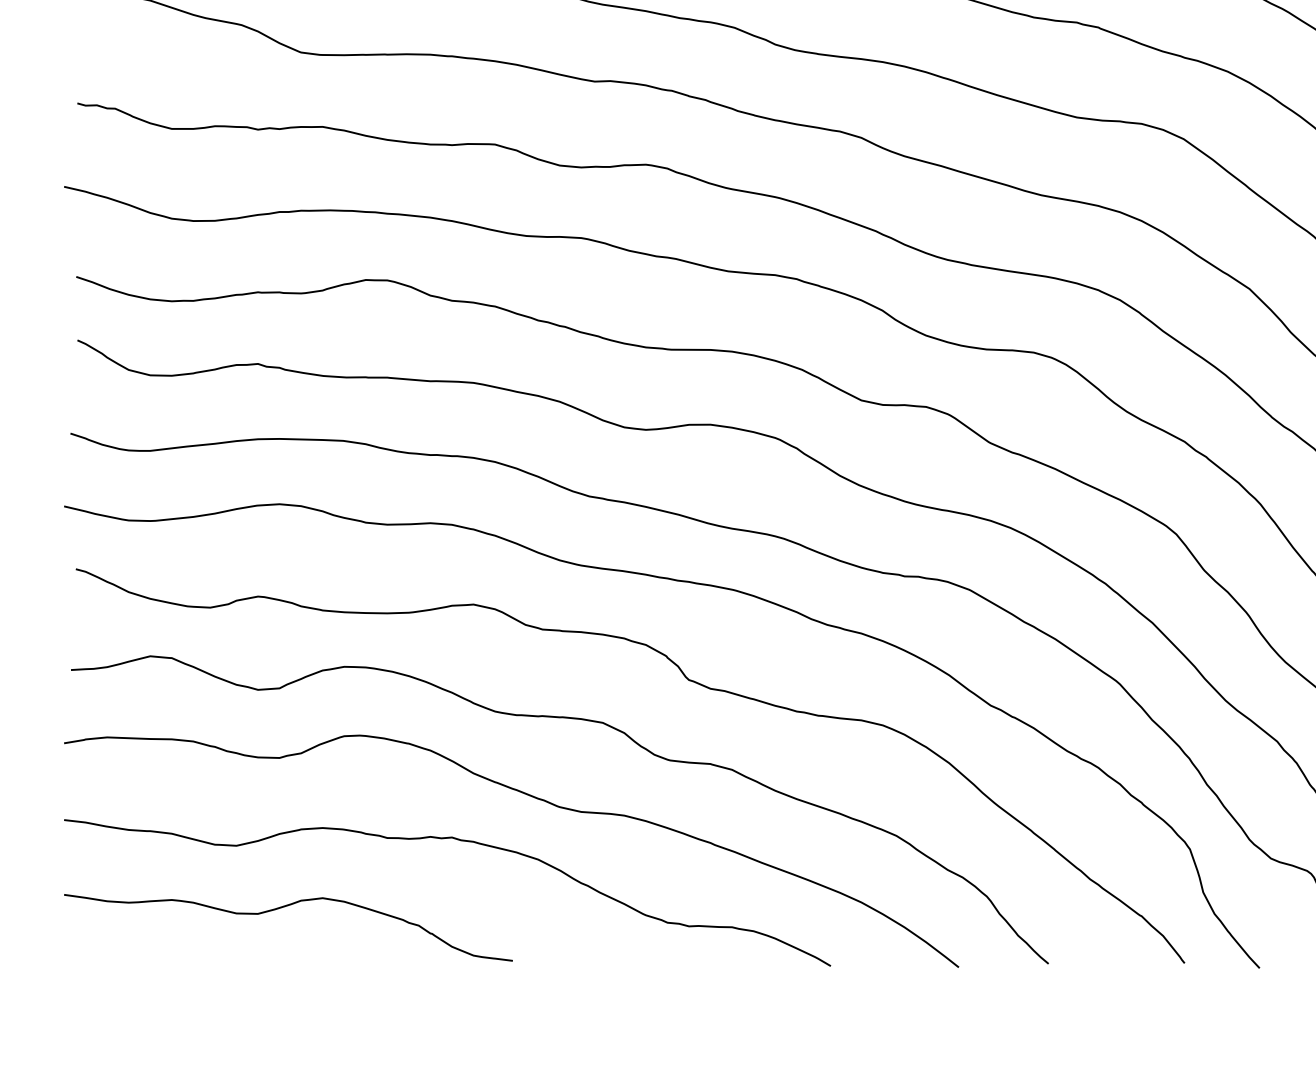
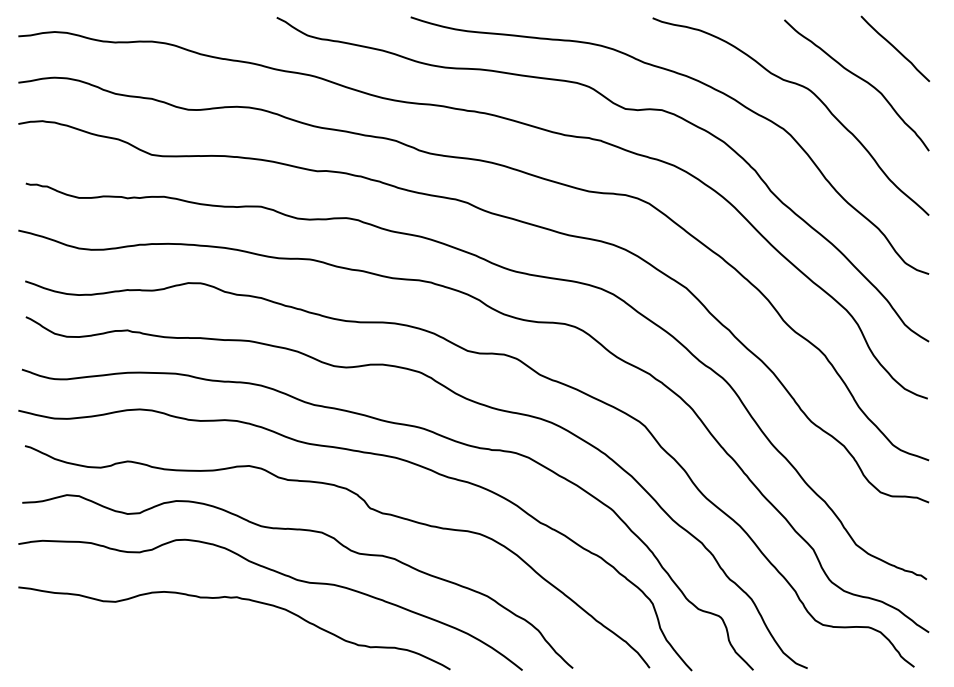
curve: (282, 909) -> (141, 637), removed

